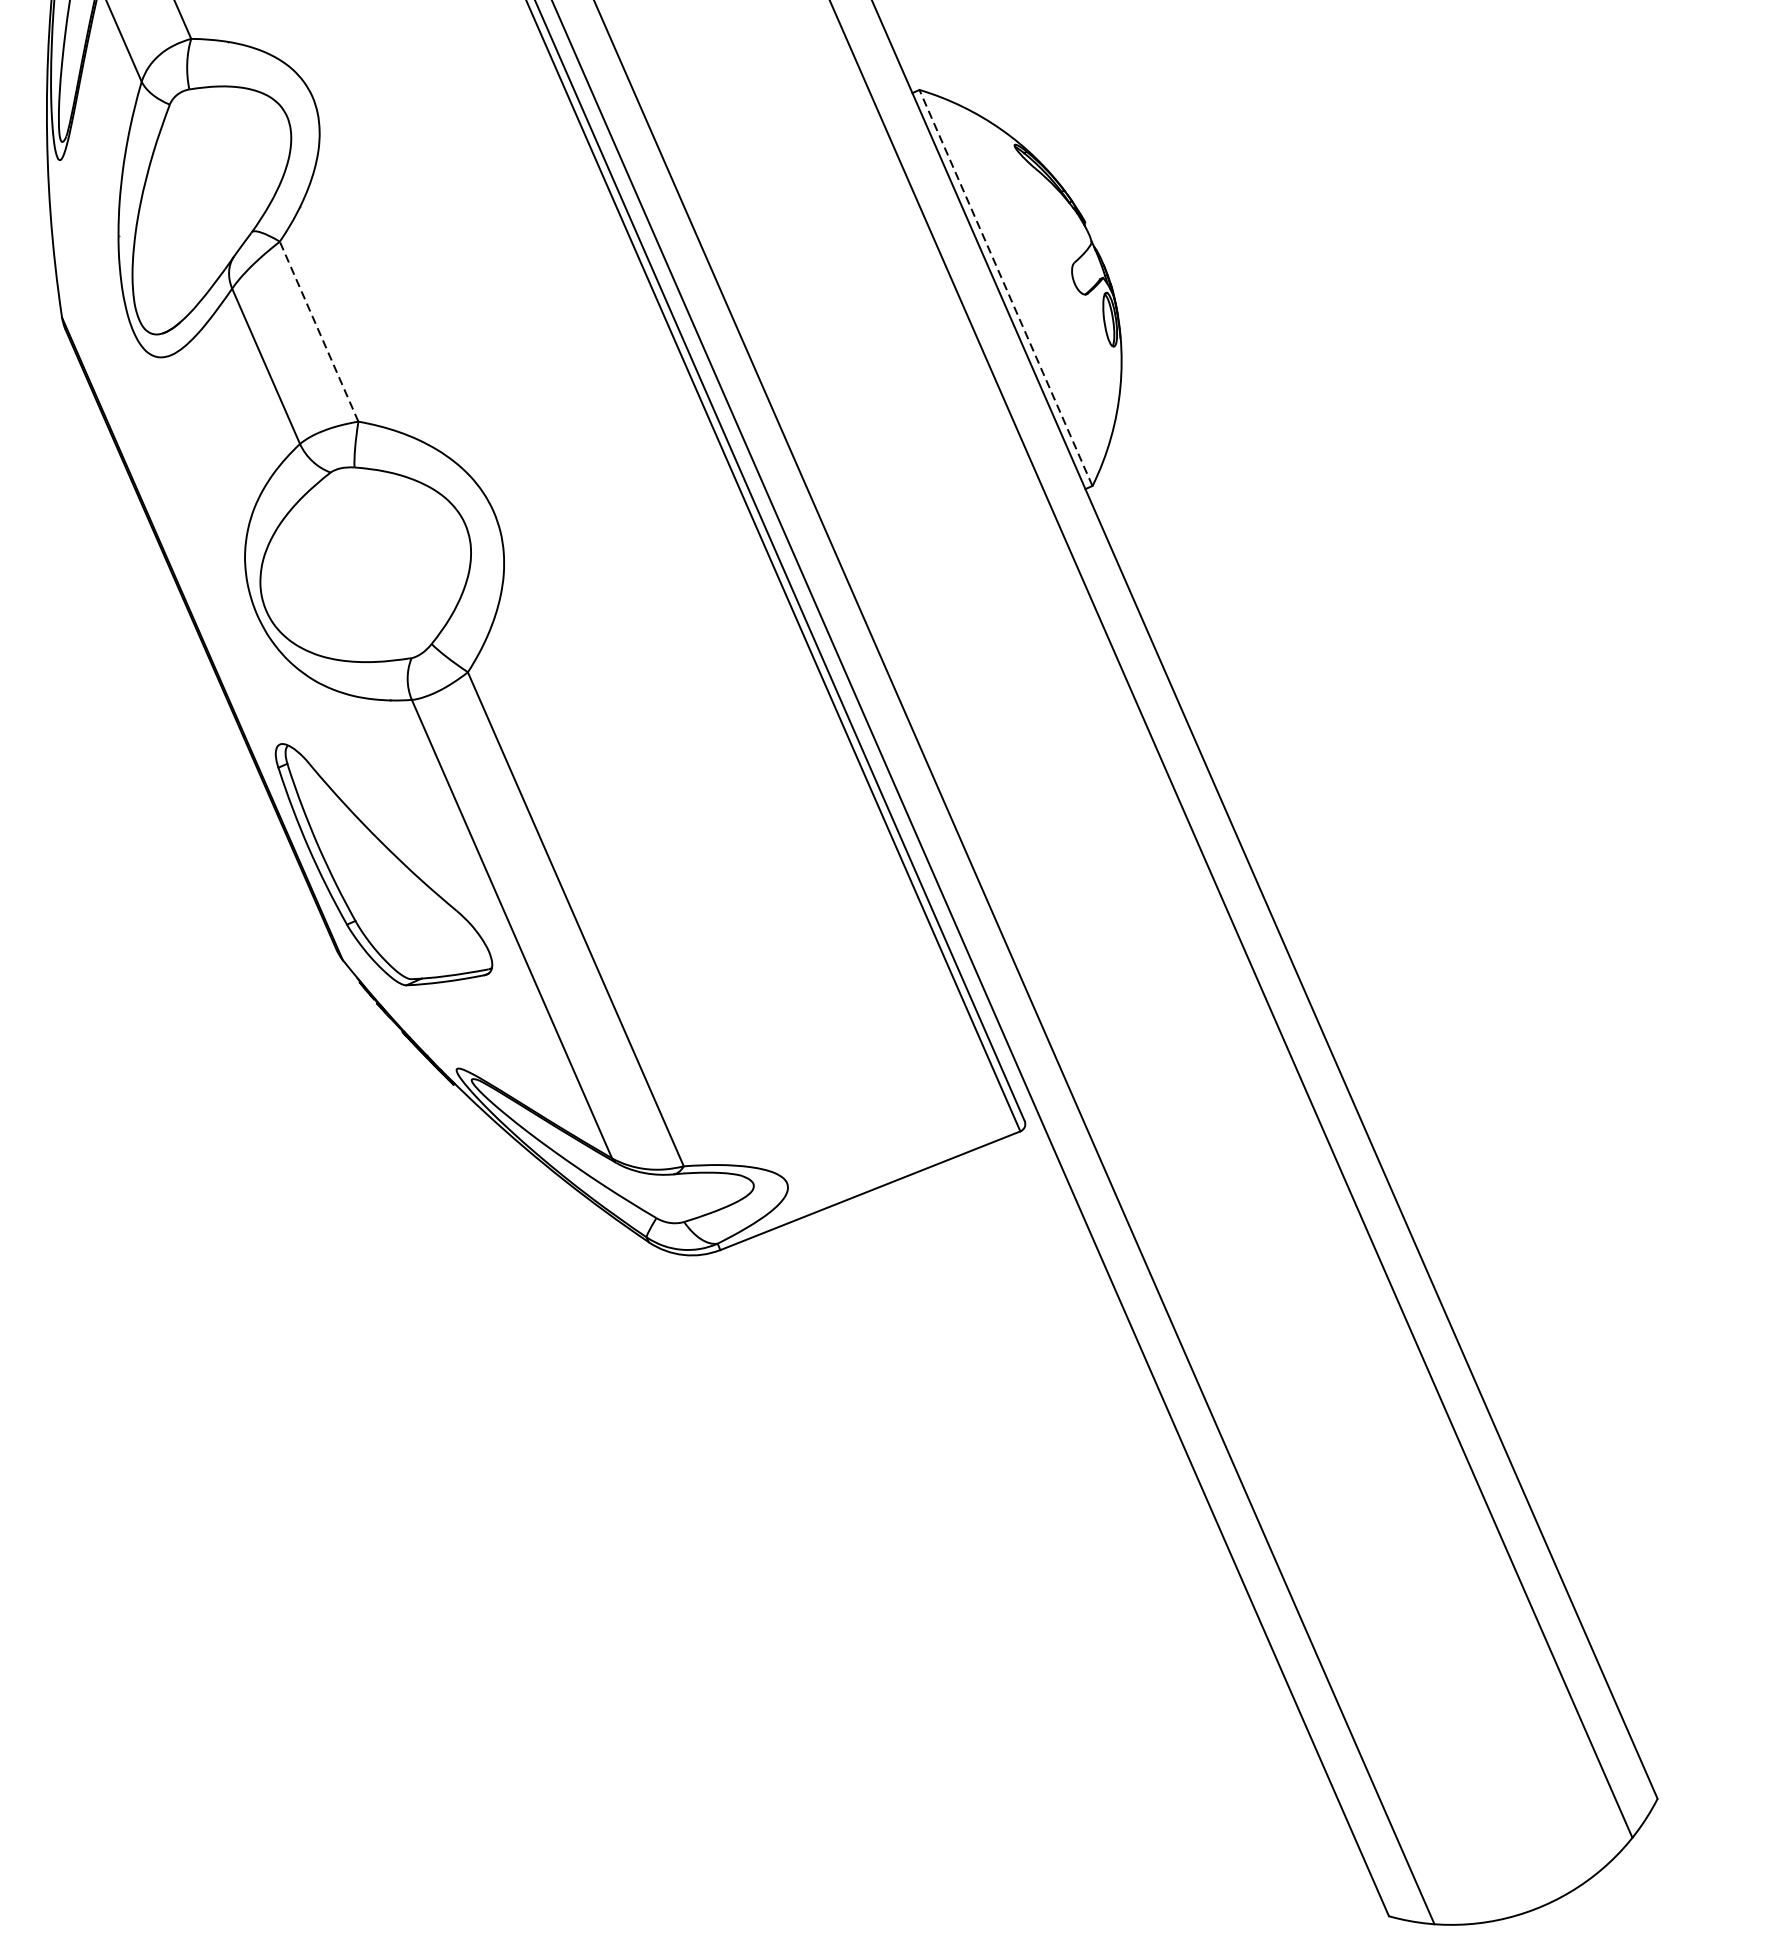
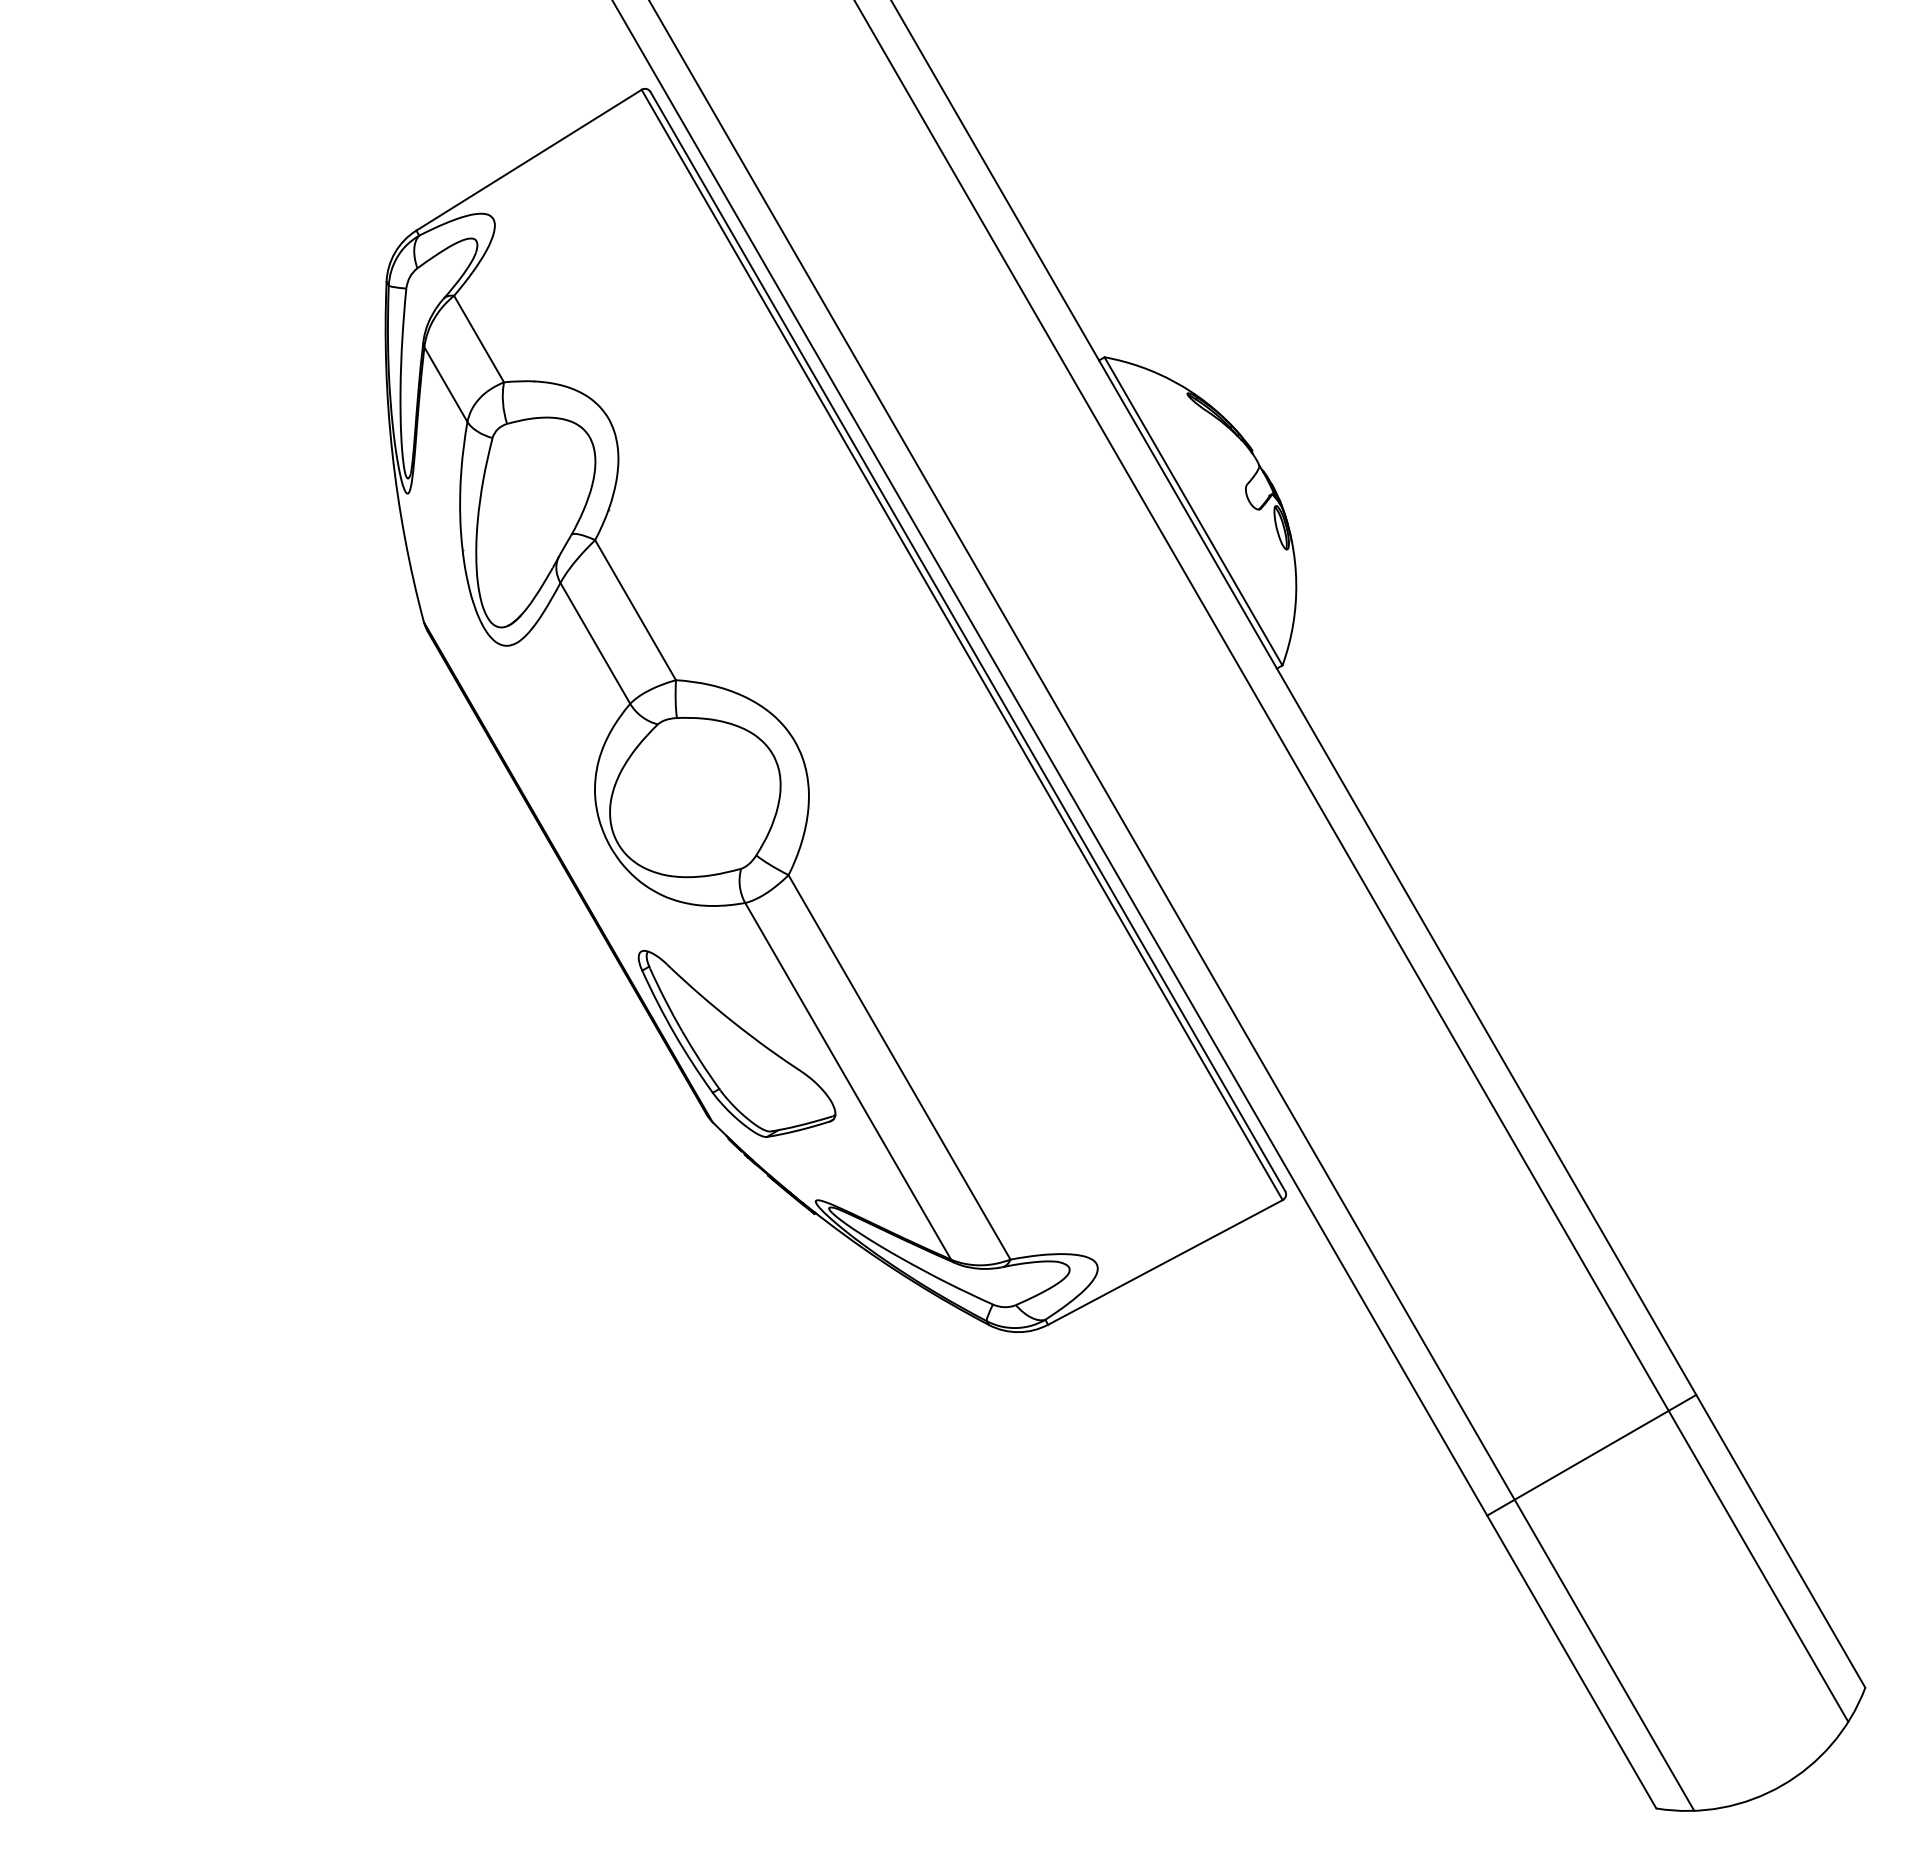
line: (1005, 288) -> (1193, 511), dashed -> solid
line: (319, 332) -> (635, 610), dashed -> solid
line: (1358, 1480) -> (1591, 1454), added

